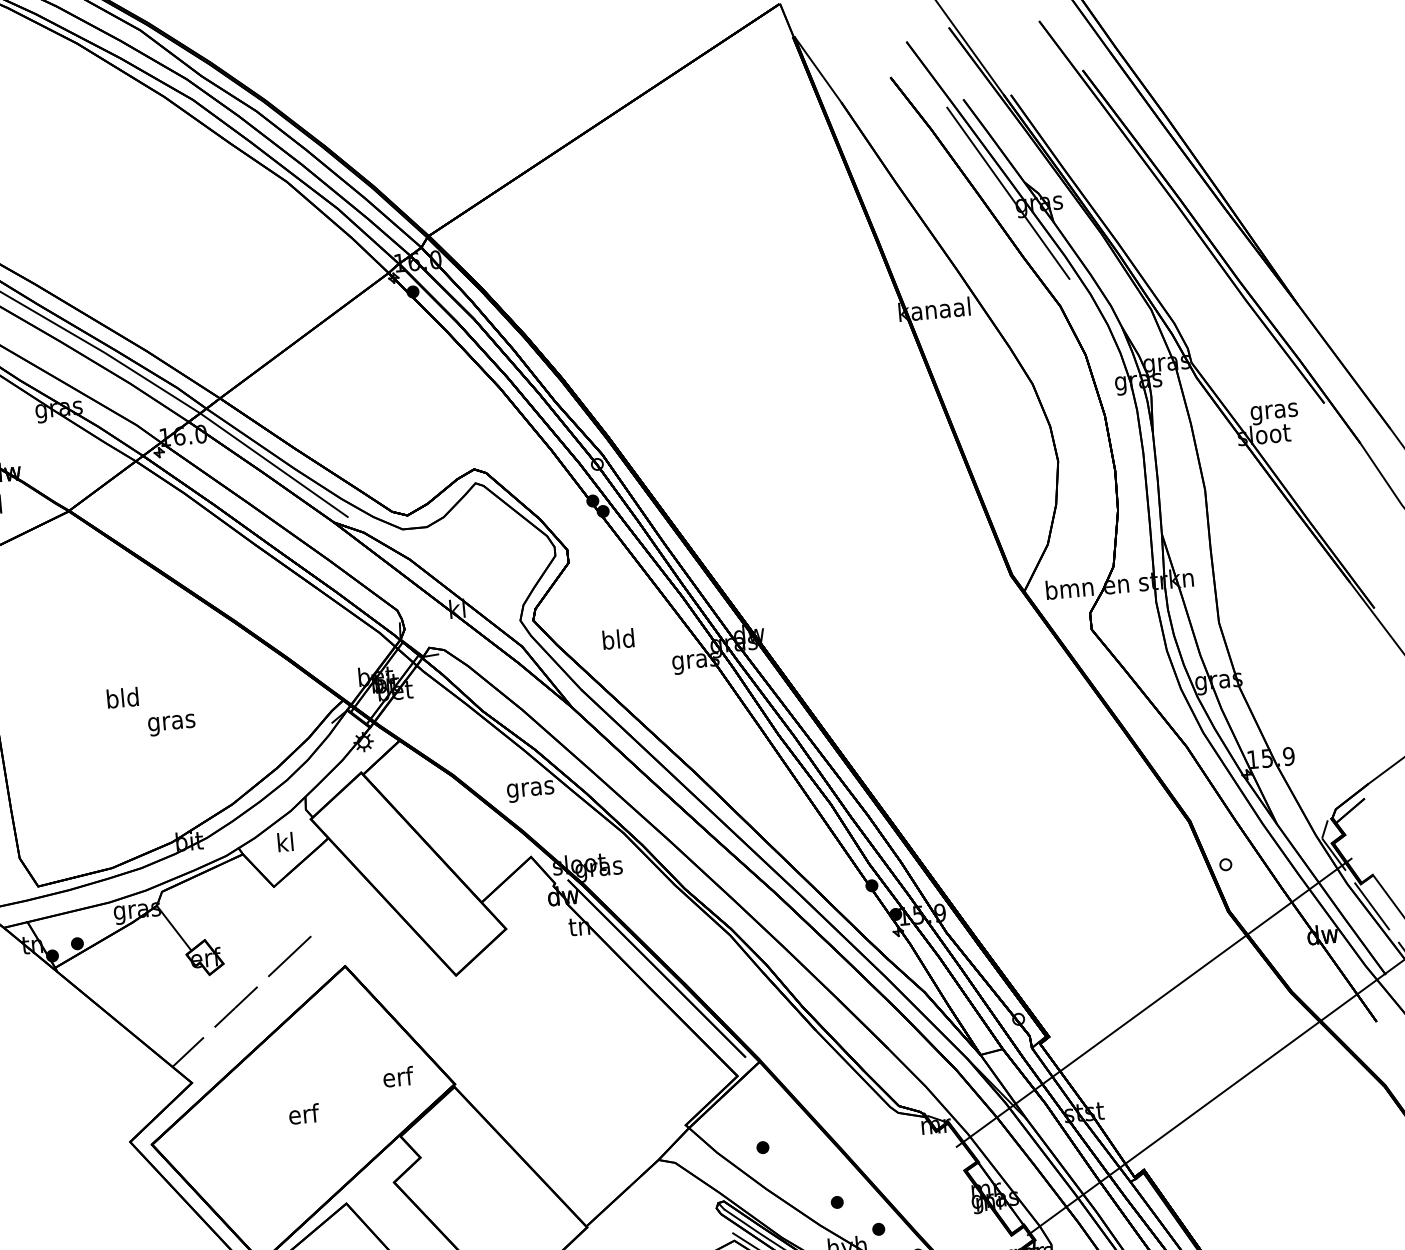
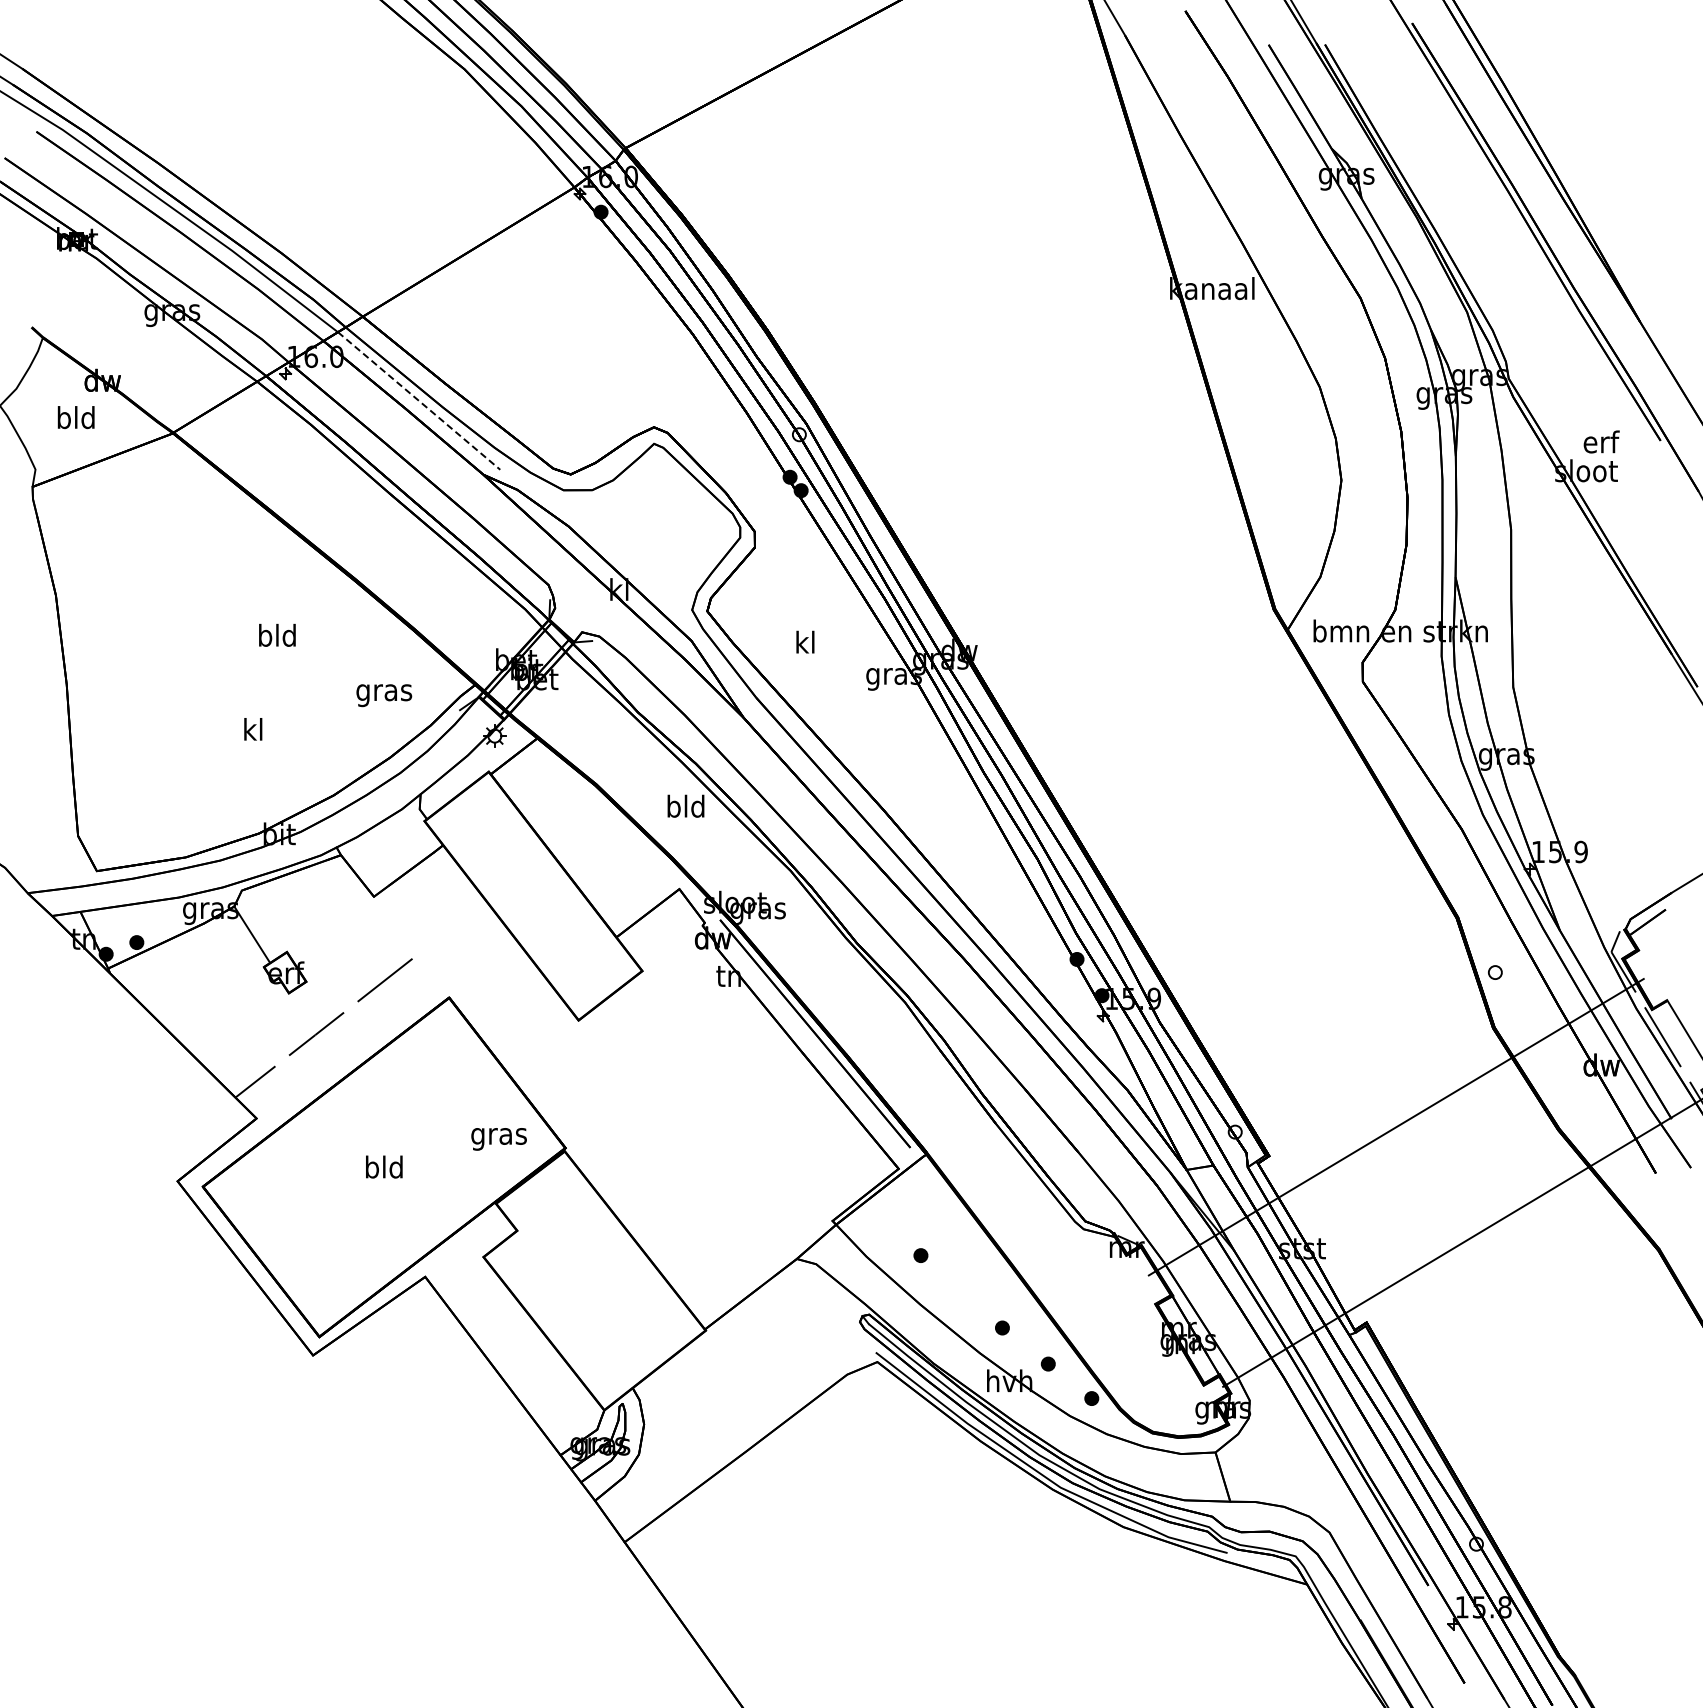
line: (1008, 192) -> (1311, 159), removed
text: (1273, 411) -> (1600, 444), gras -> erf
line: (274, 465) -> (419, 401), solid -> dashed
text: (618, 638) -> (805, 641), bld -> kl
text: (122, 697) -> (277, 634), moved
text: (172, 724) -> (384, 695), moved
text: (530, 788) -> (685, 808), gras -> bld
text: (285, 842) -> (253, 729), moved
text: (397, 1079) -> (498, 1136), erf -> gras
text: (303, 1113) -> (384, 1166), erf -> bld

